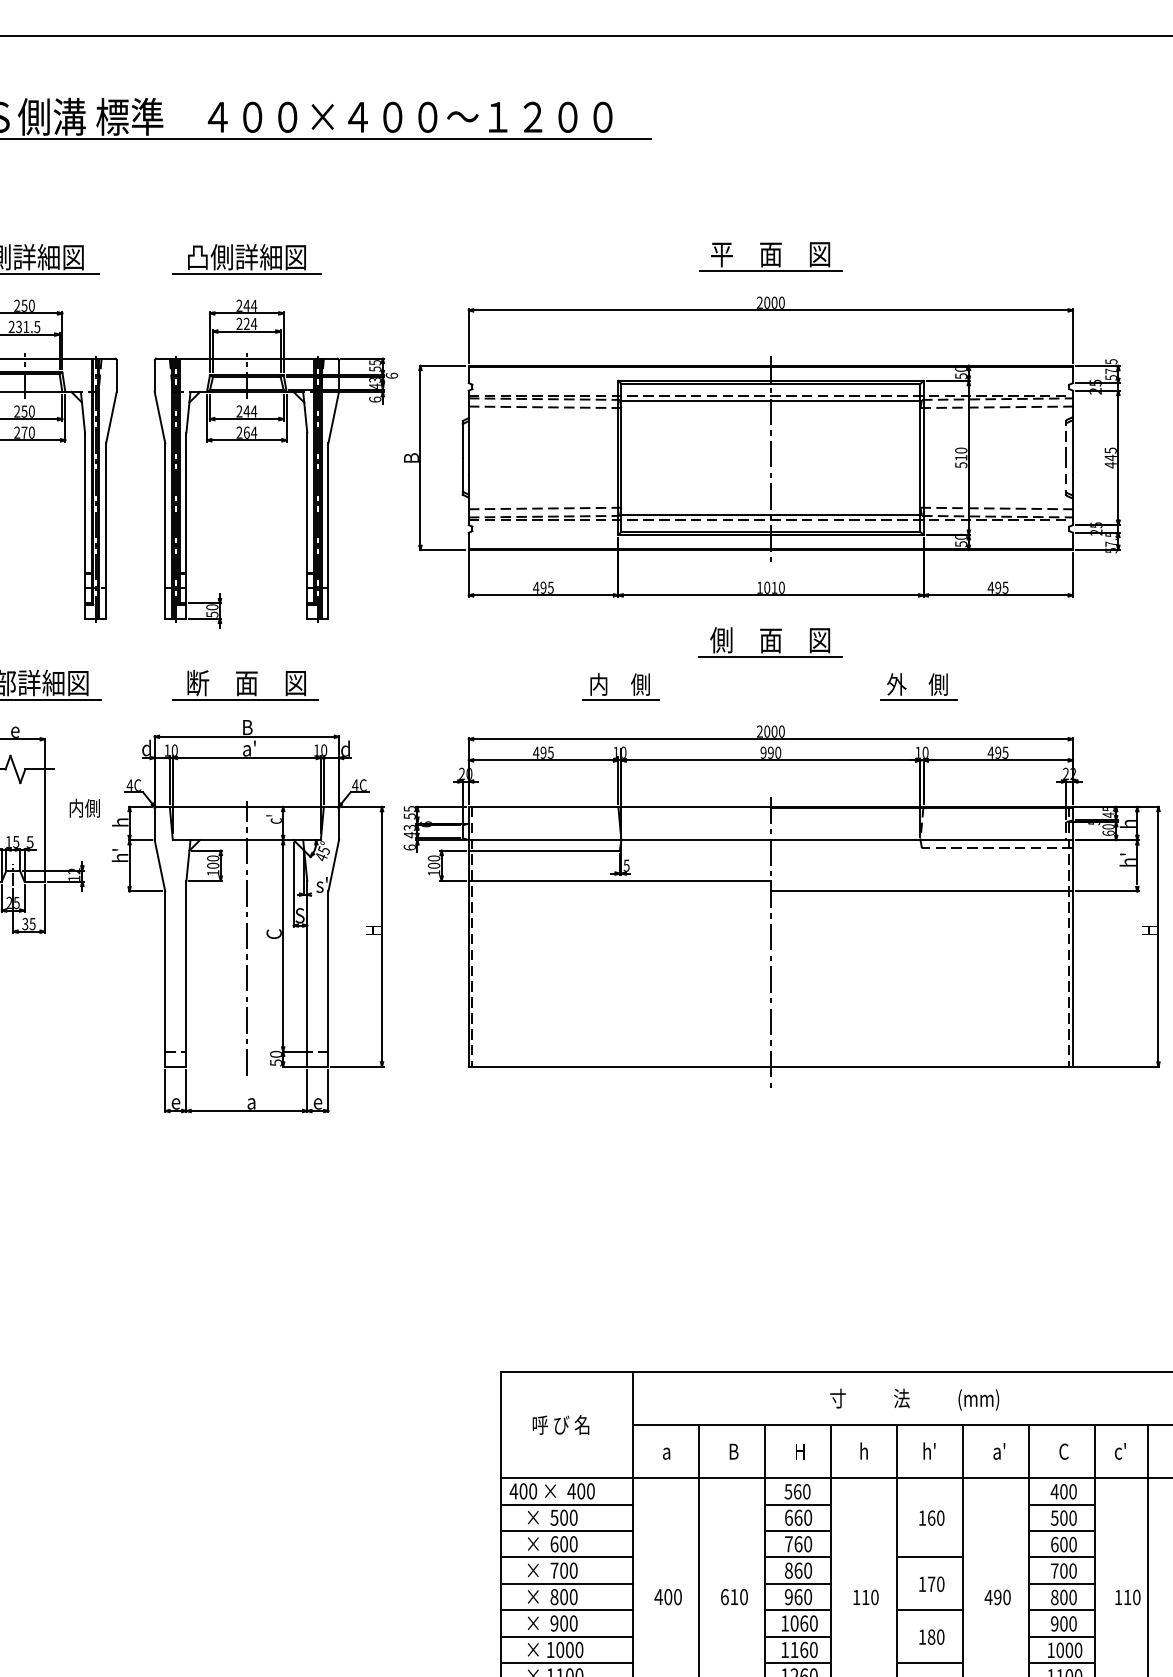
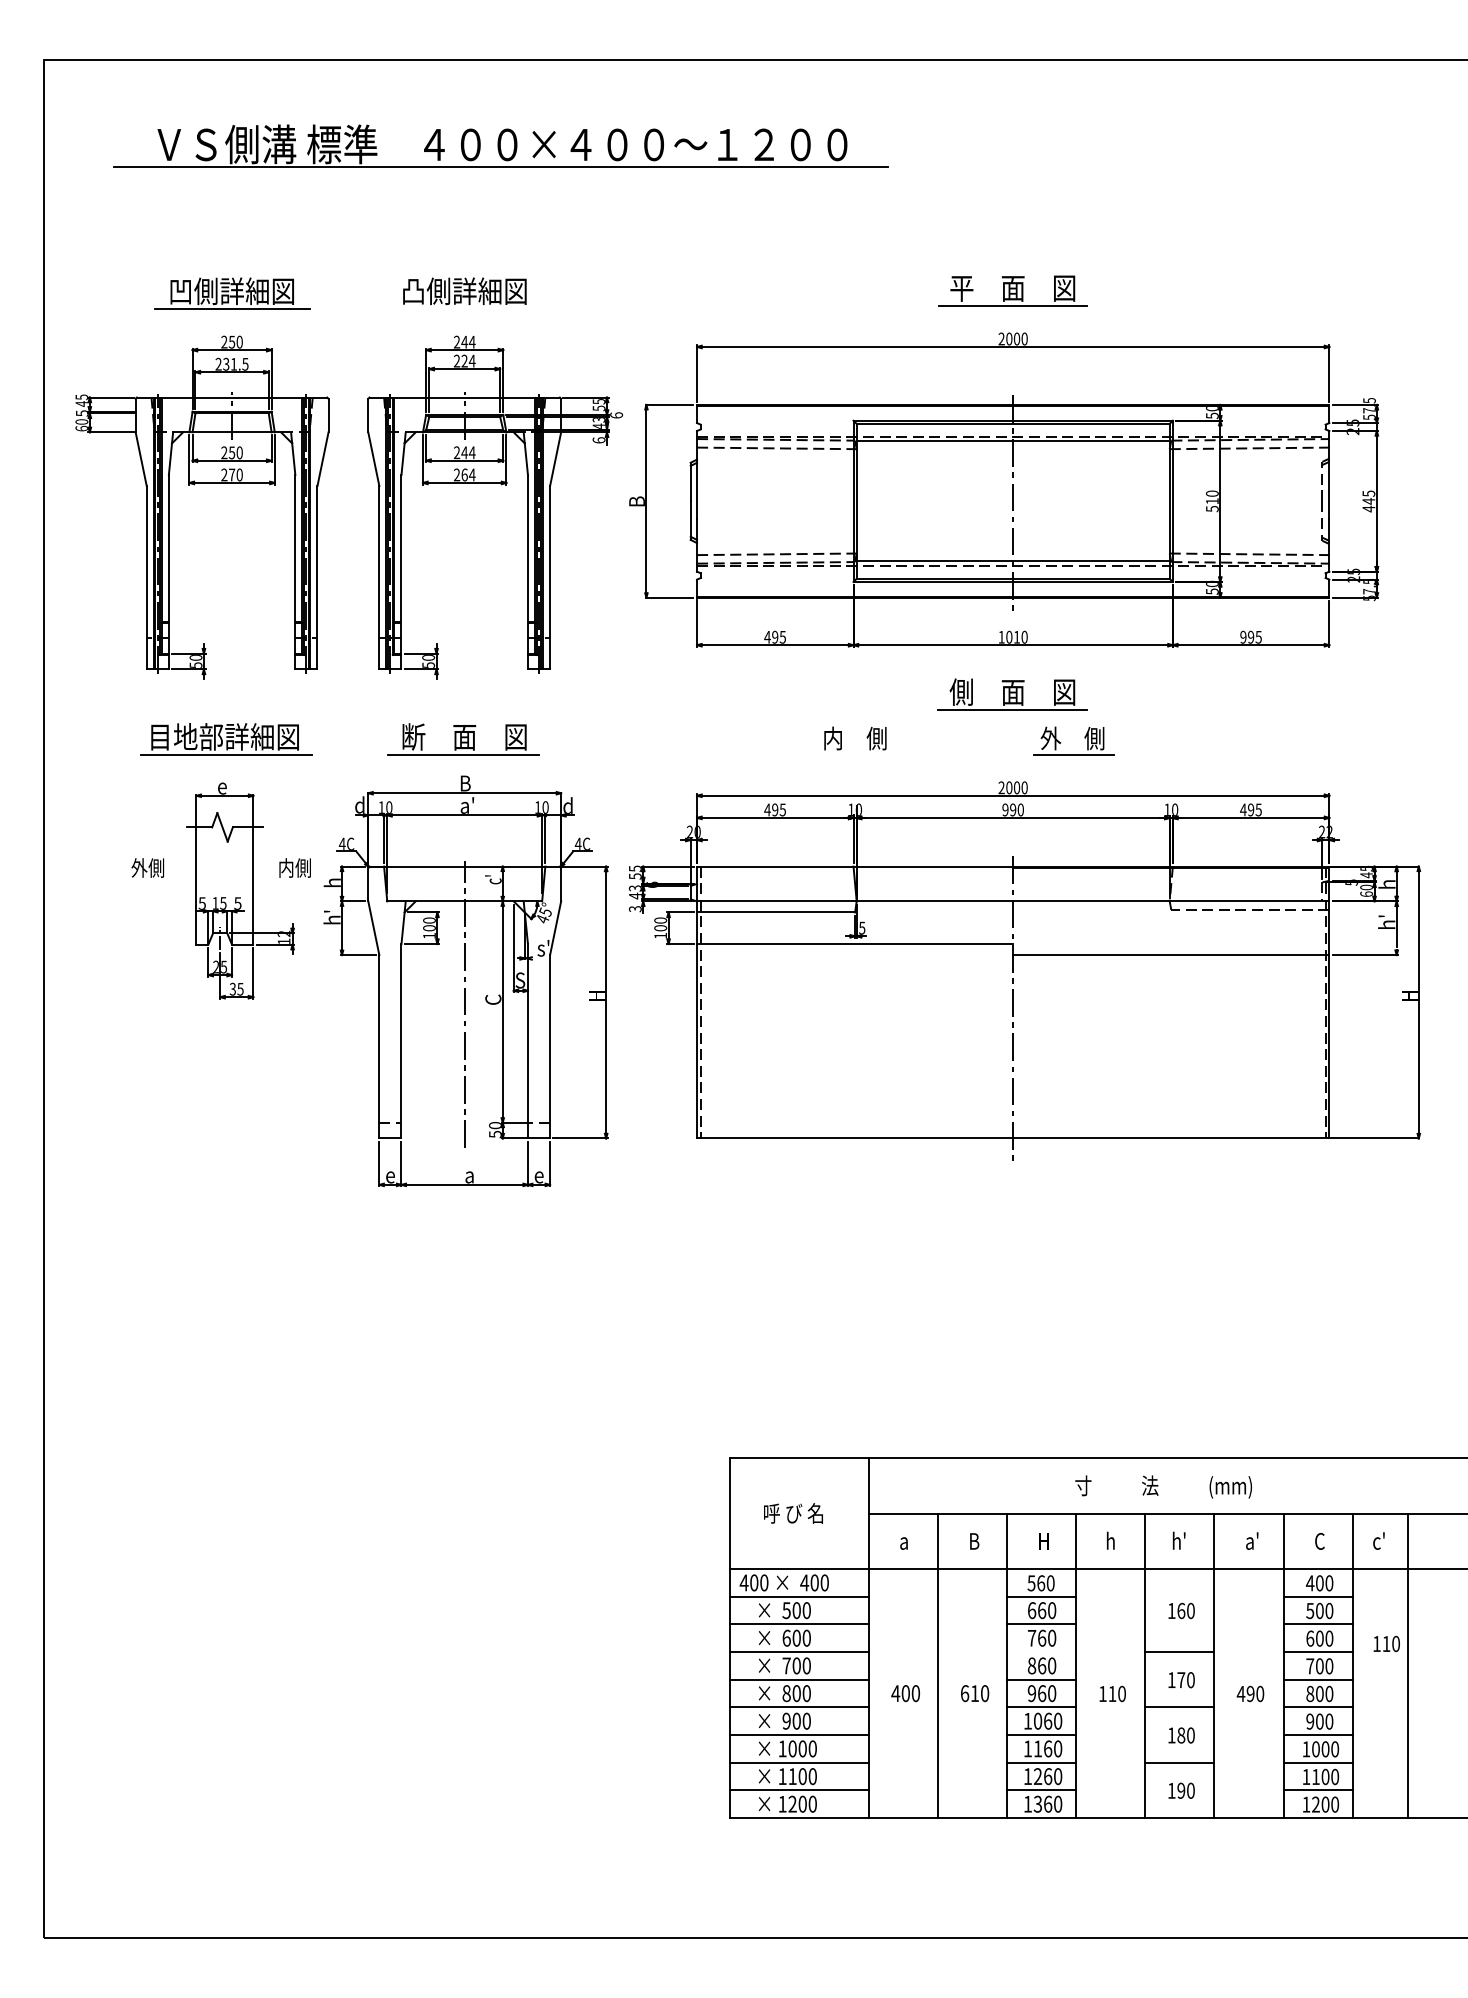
line: (246, 274) -> (464, 309), removed
text: (990, 587) -> (1243, 636), 495 -> 995
part: (928, 684) -> (1084, 738), moved
line: (620, 699) -> (855, 754), removed
text: (409, 846) -> (634, 908), 6 -> 3
line: (797, 1557) -> (1041, 1652), removed
text: (1127, 1597) -> (1386, 1643), moved

